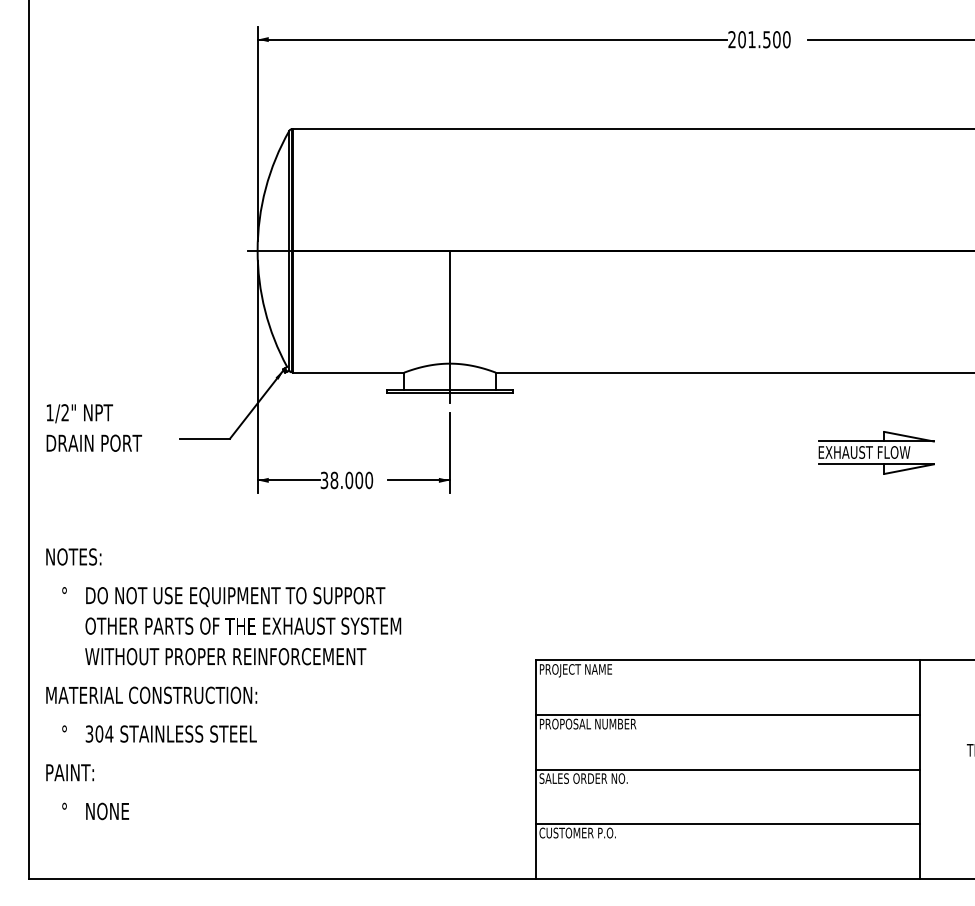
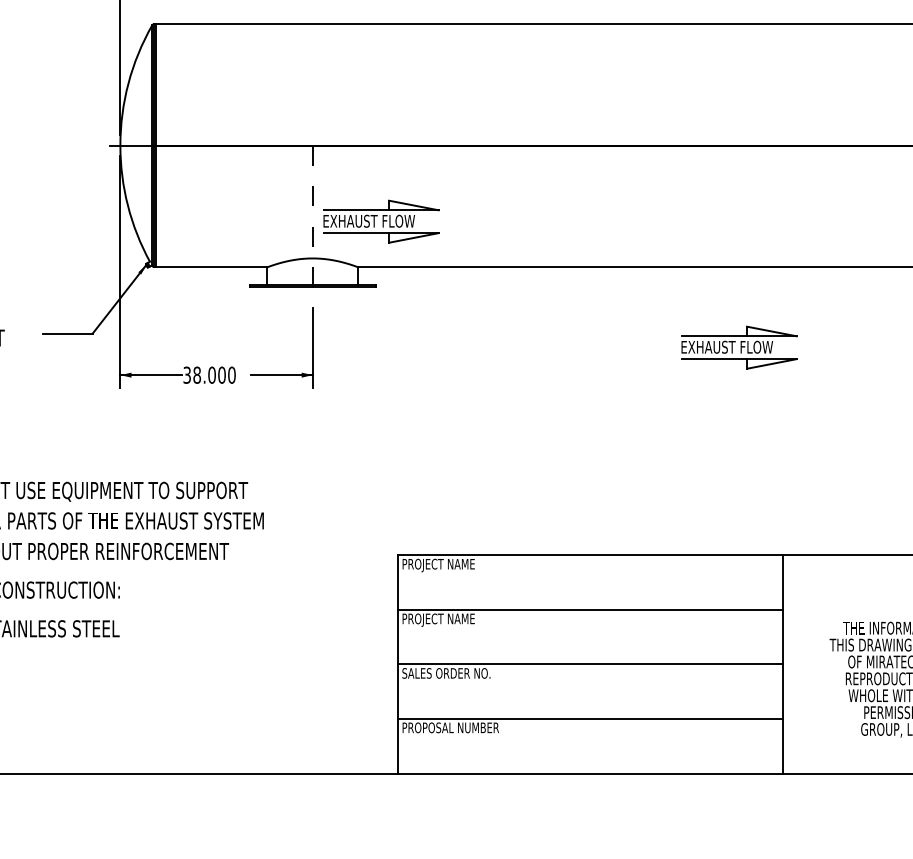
line: (450, 326) -> (313, 221), solid -> dashed
part: (518, 326) -> (381, 221), added
text: (597, 725) -> (460, 620), PROPOSAL NUMBER -> PROJECT NAME
text: (587, 832) -> (450, 727), CUSTOMER P.O. -> PROPOSAL NUMBER

